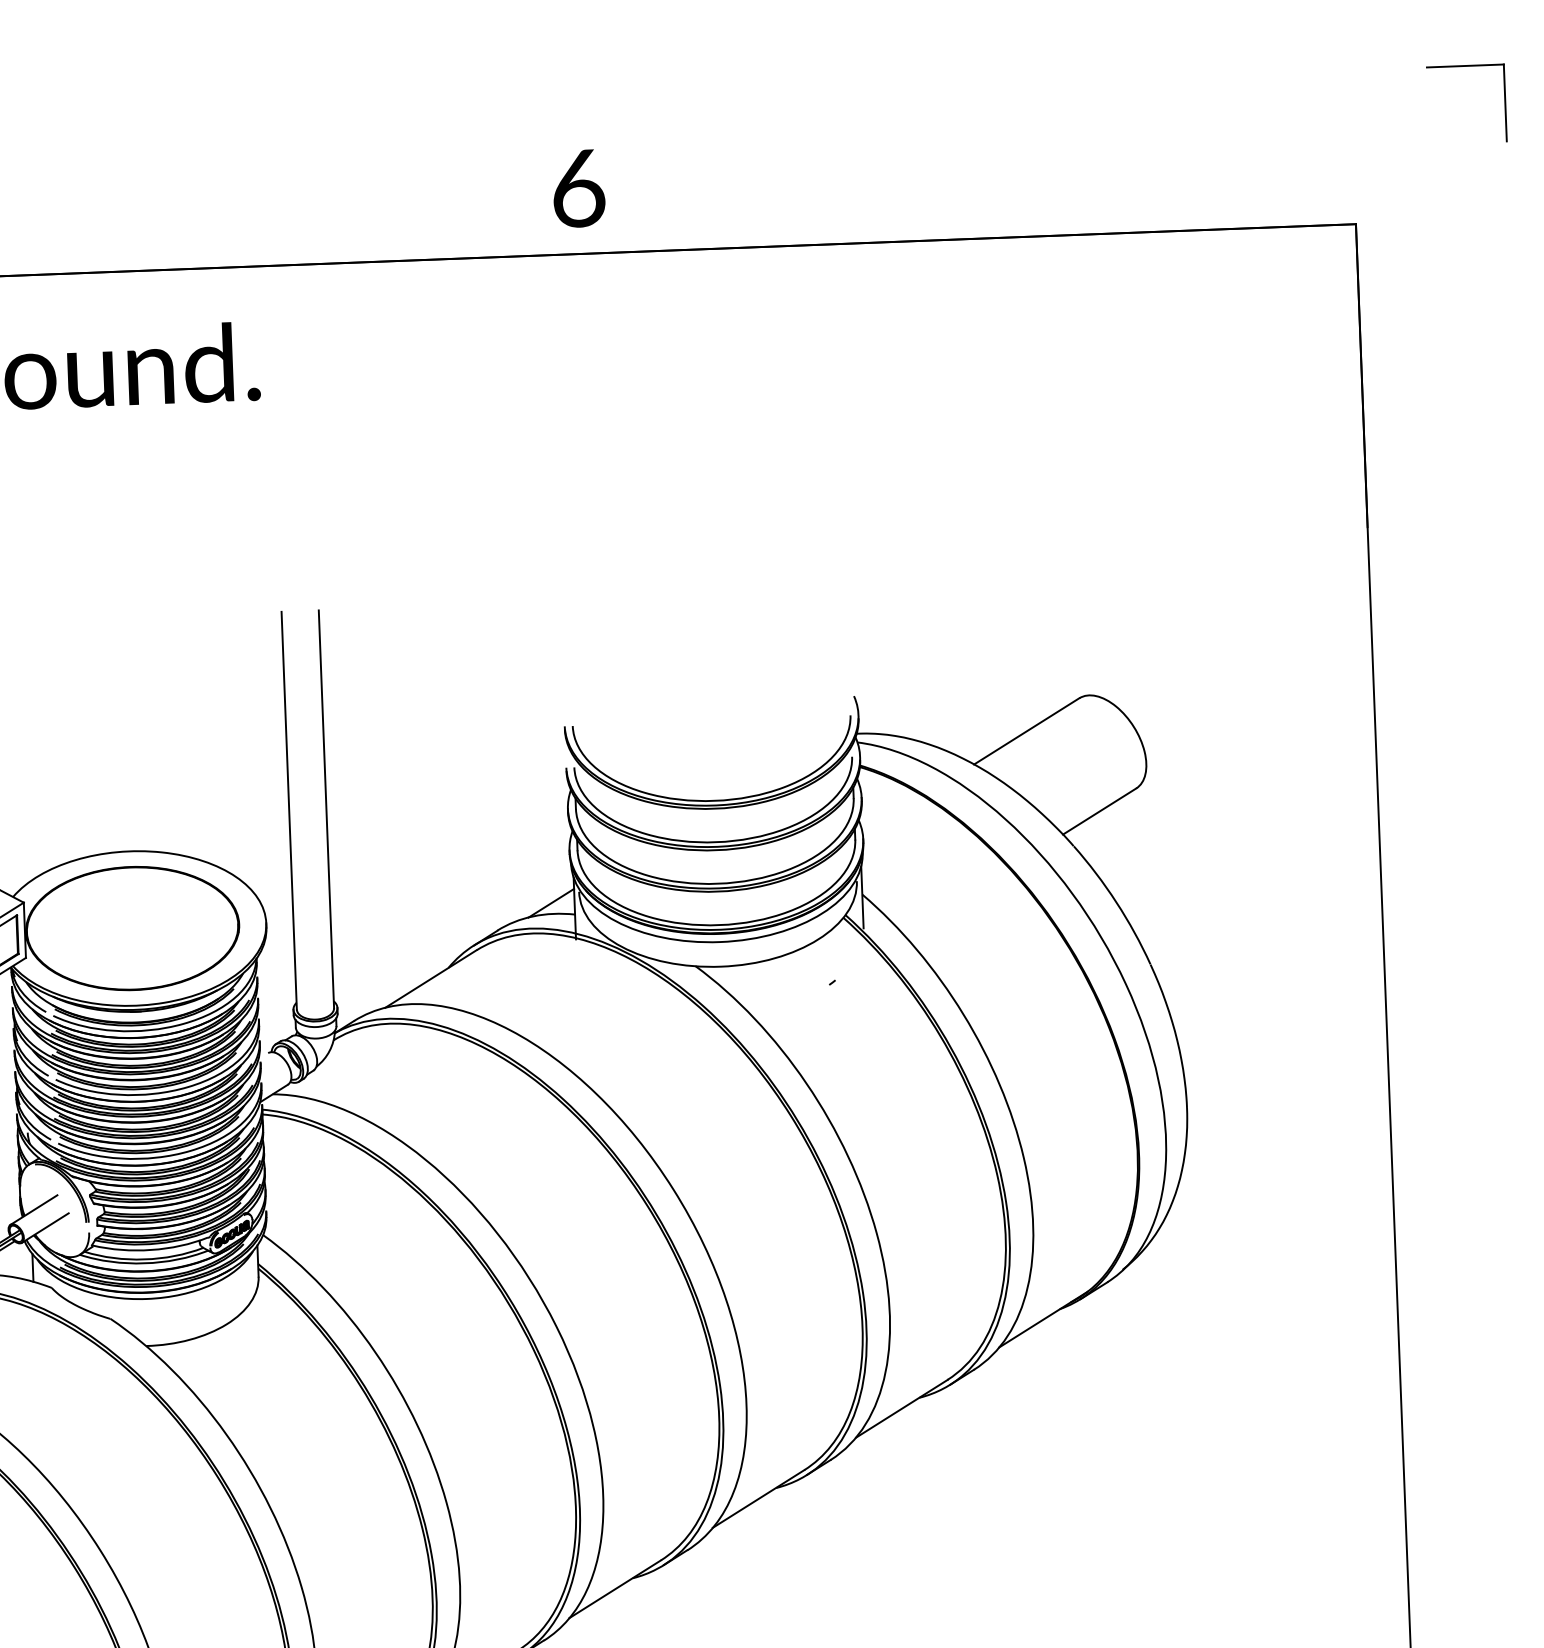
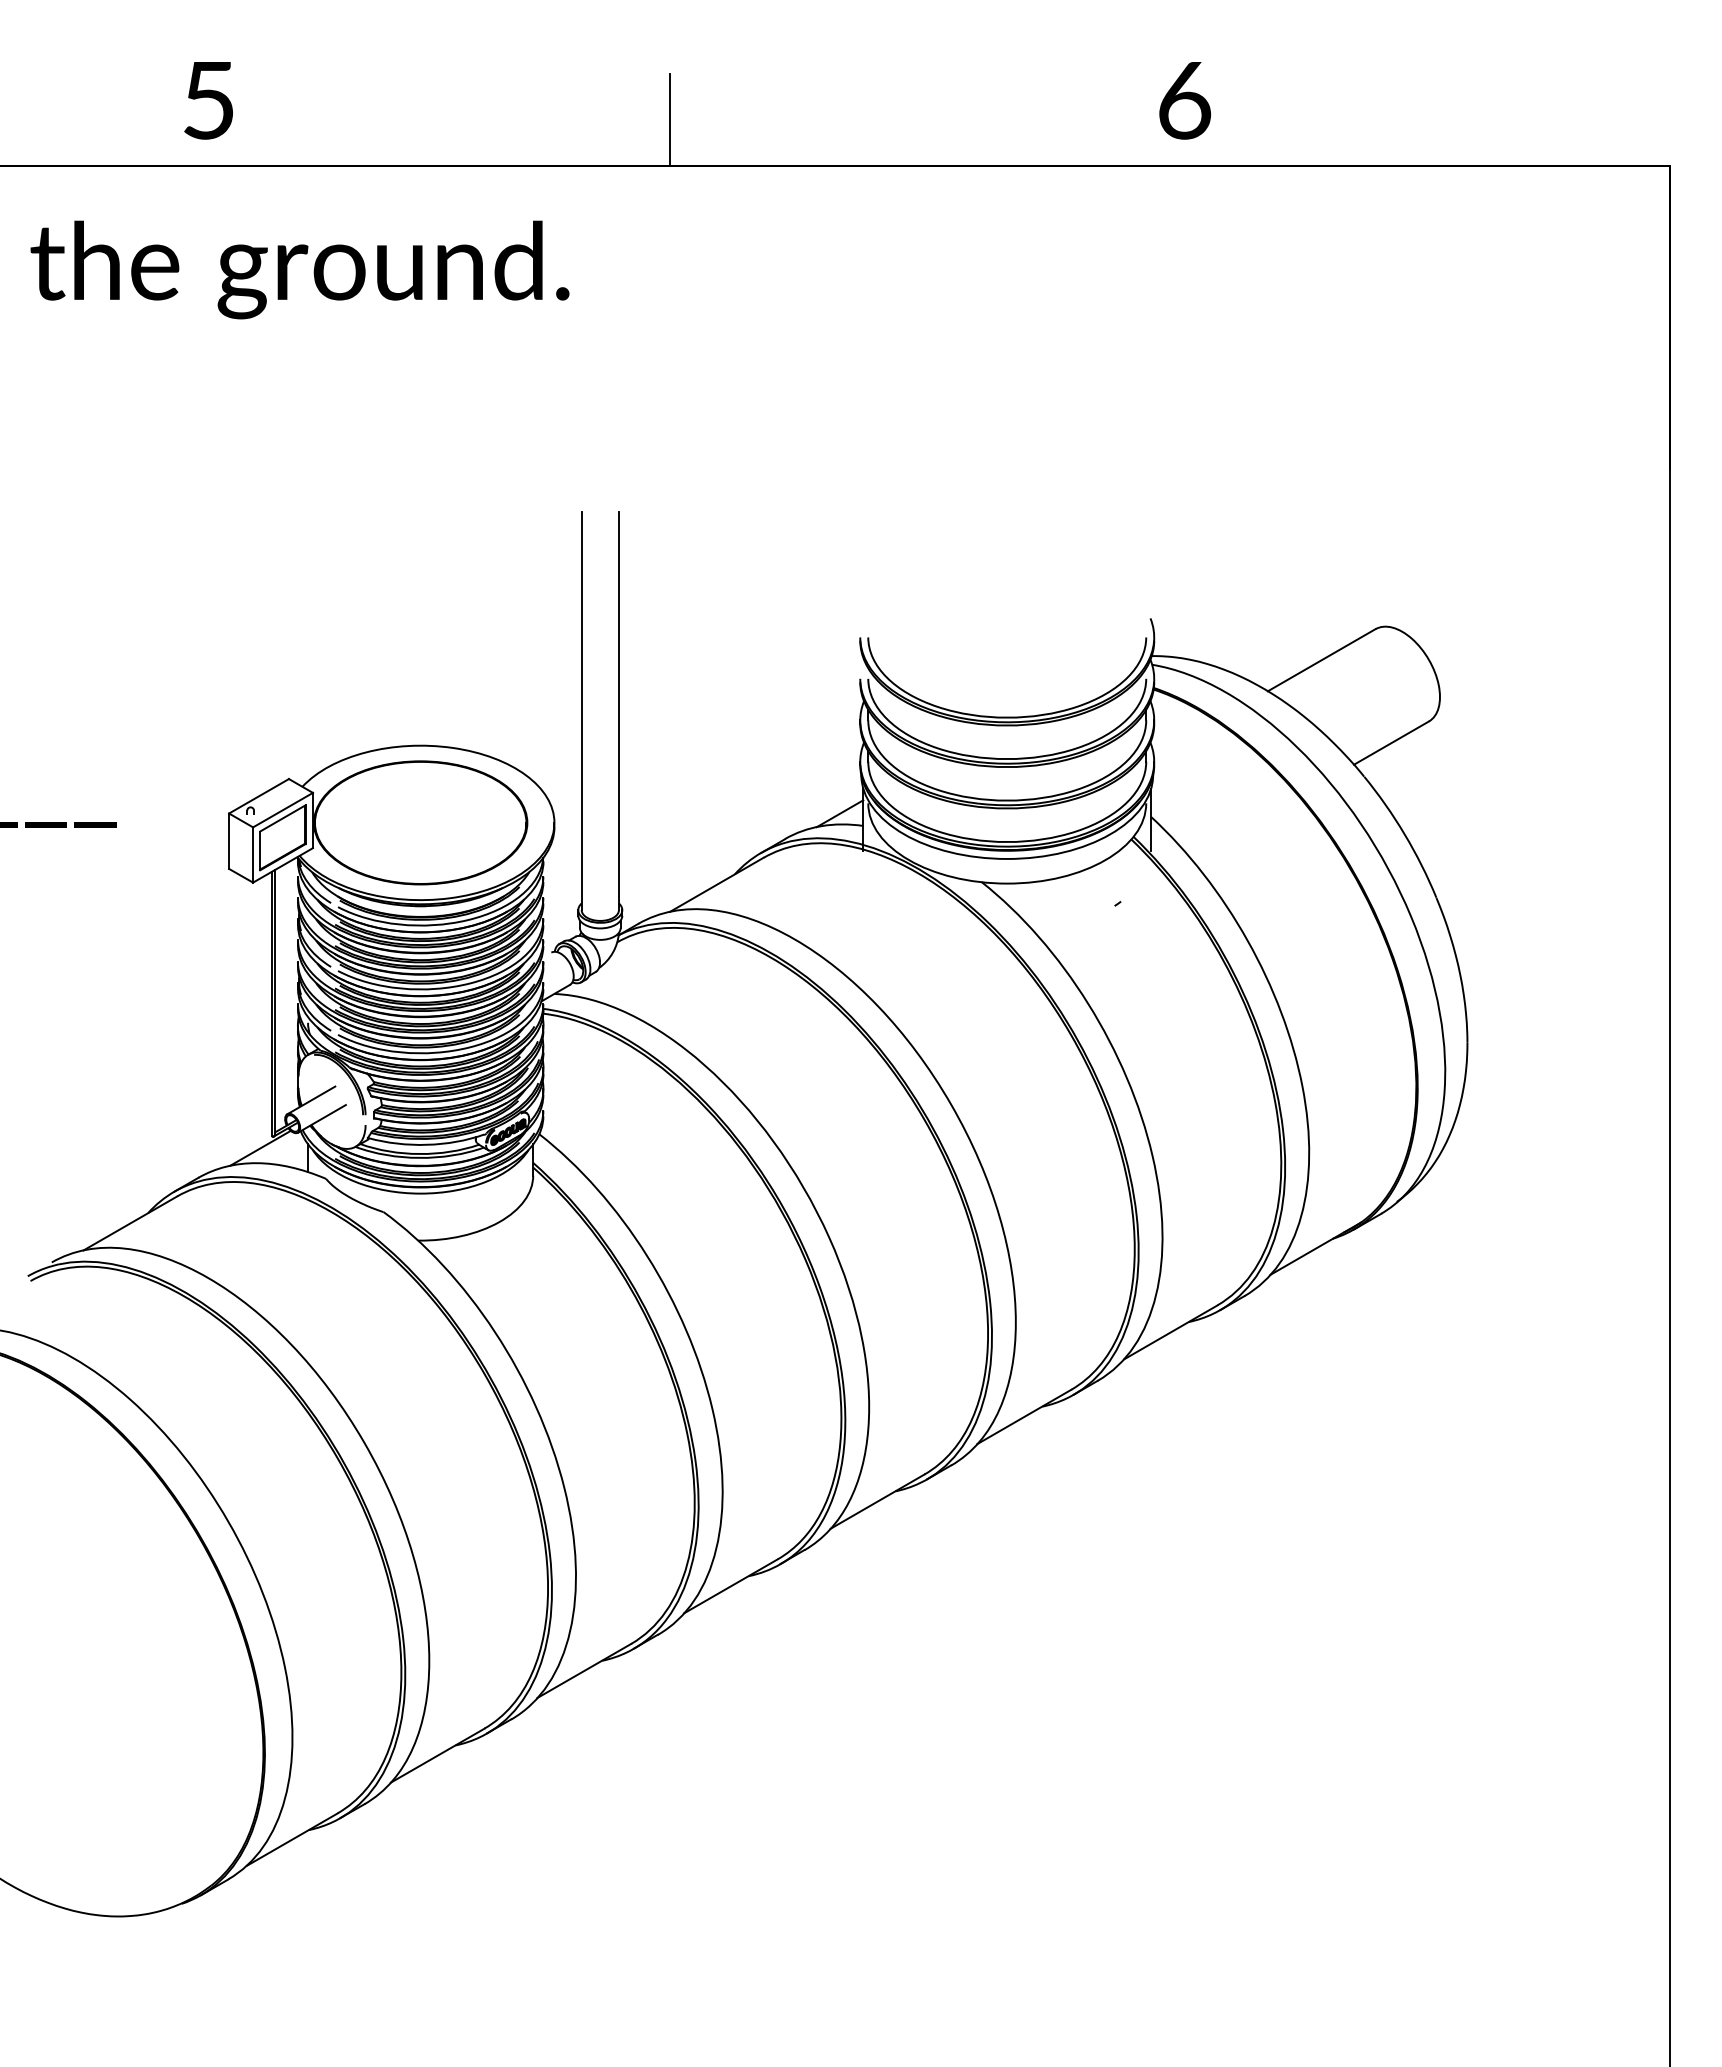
text: (579, 188) -> (1185, 100), moved
line: (354, 216) -> (669, 119), added

